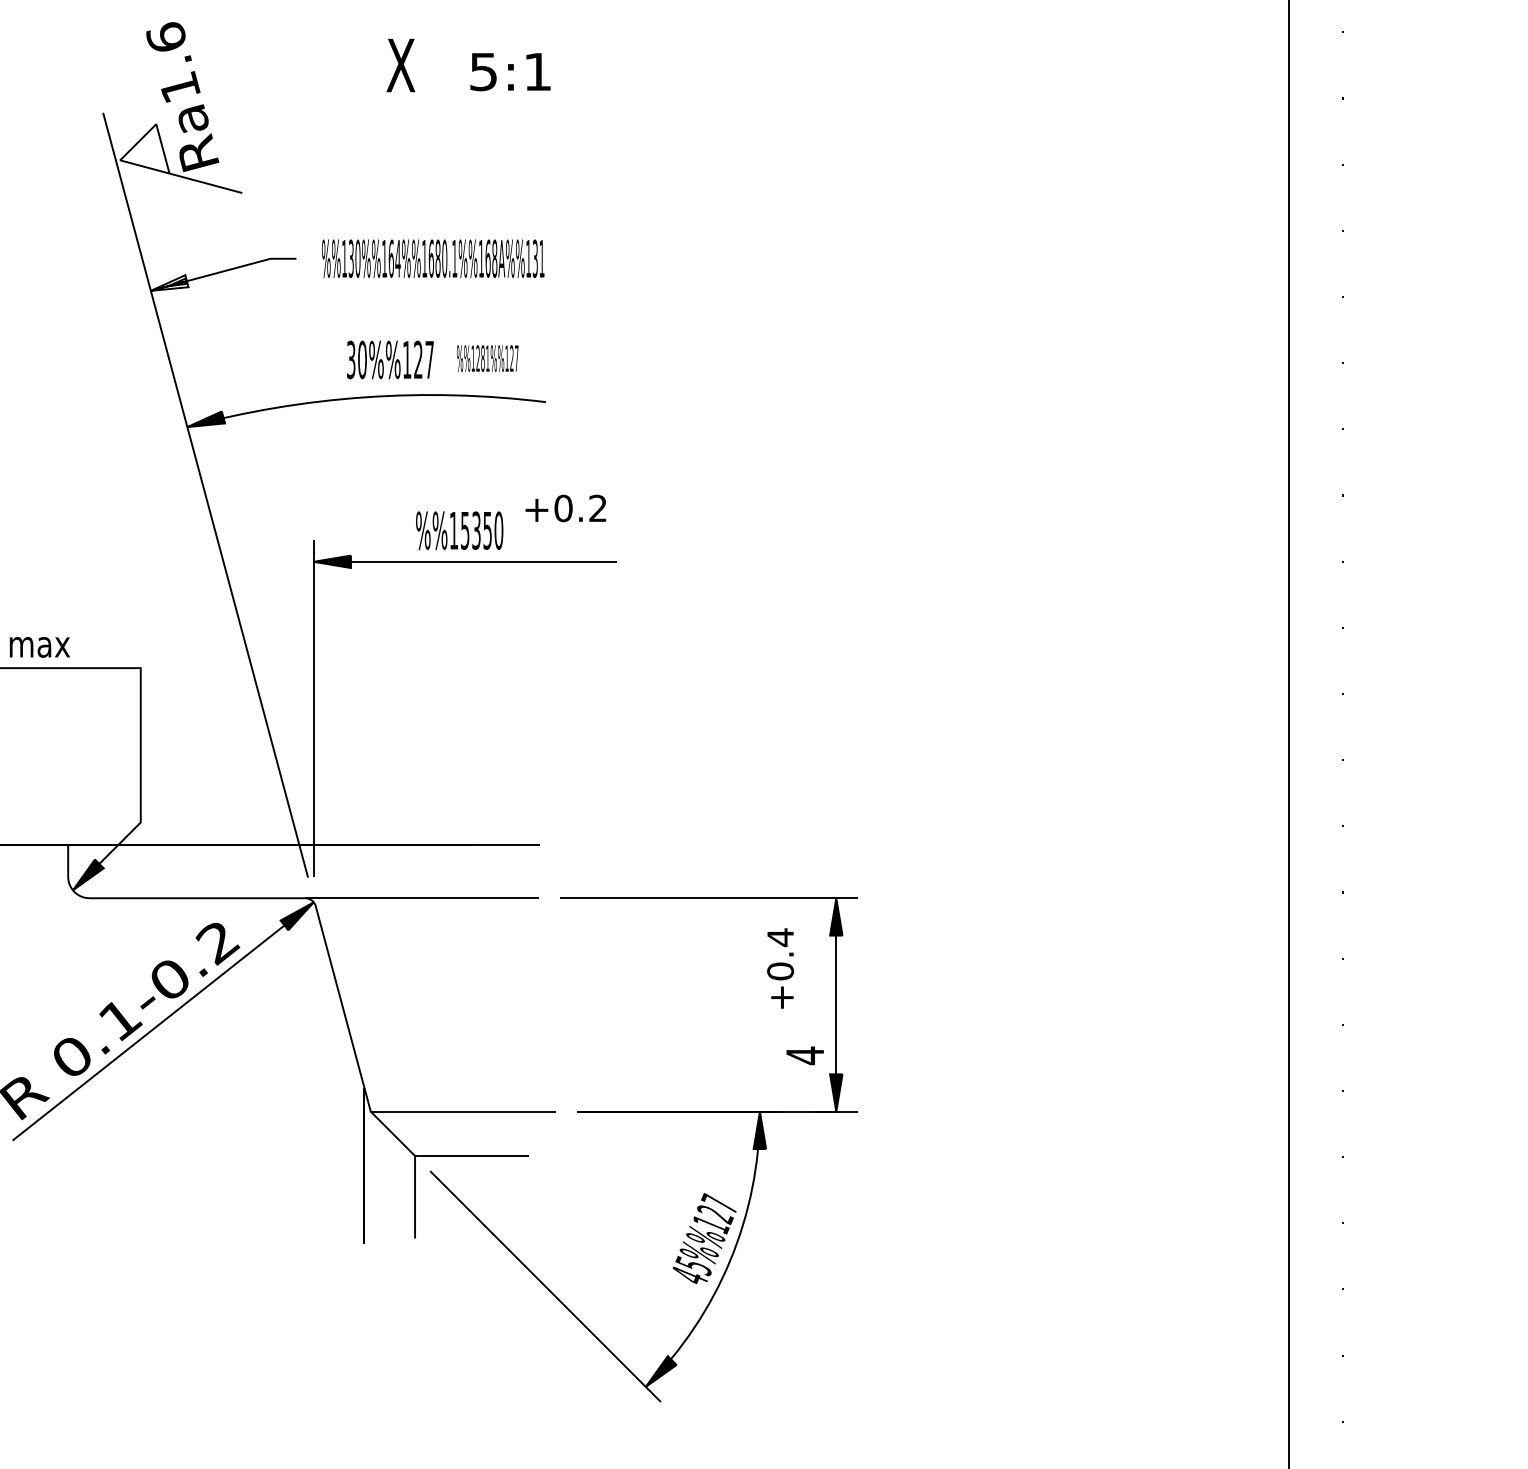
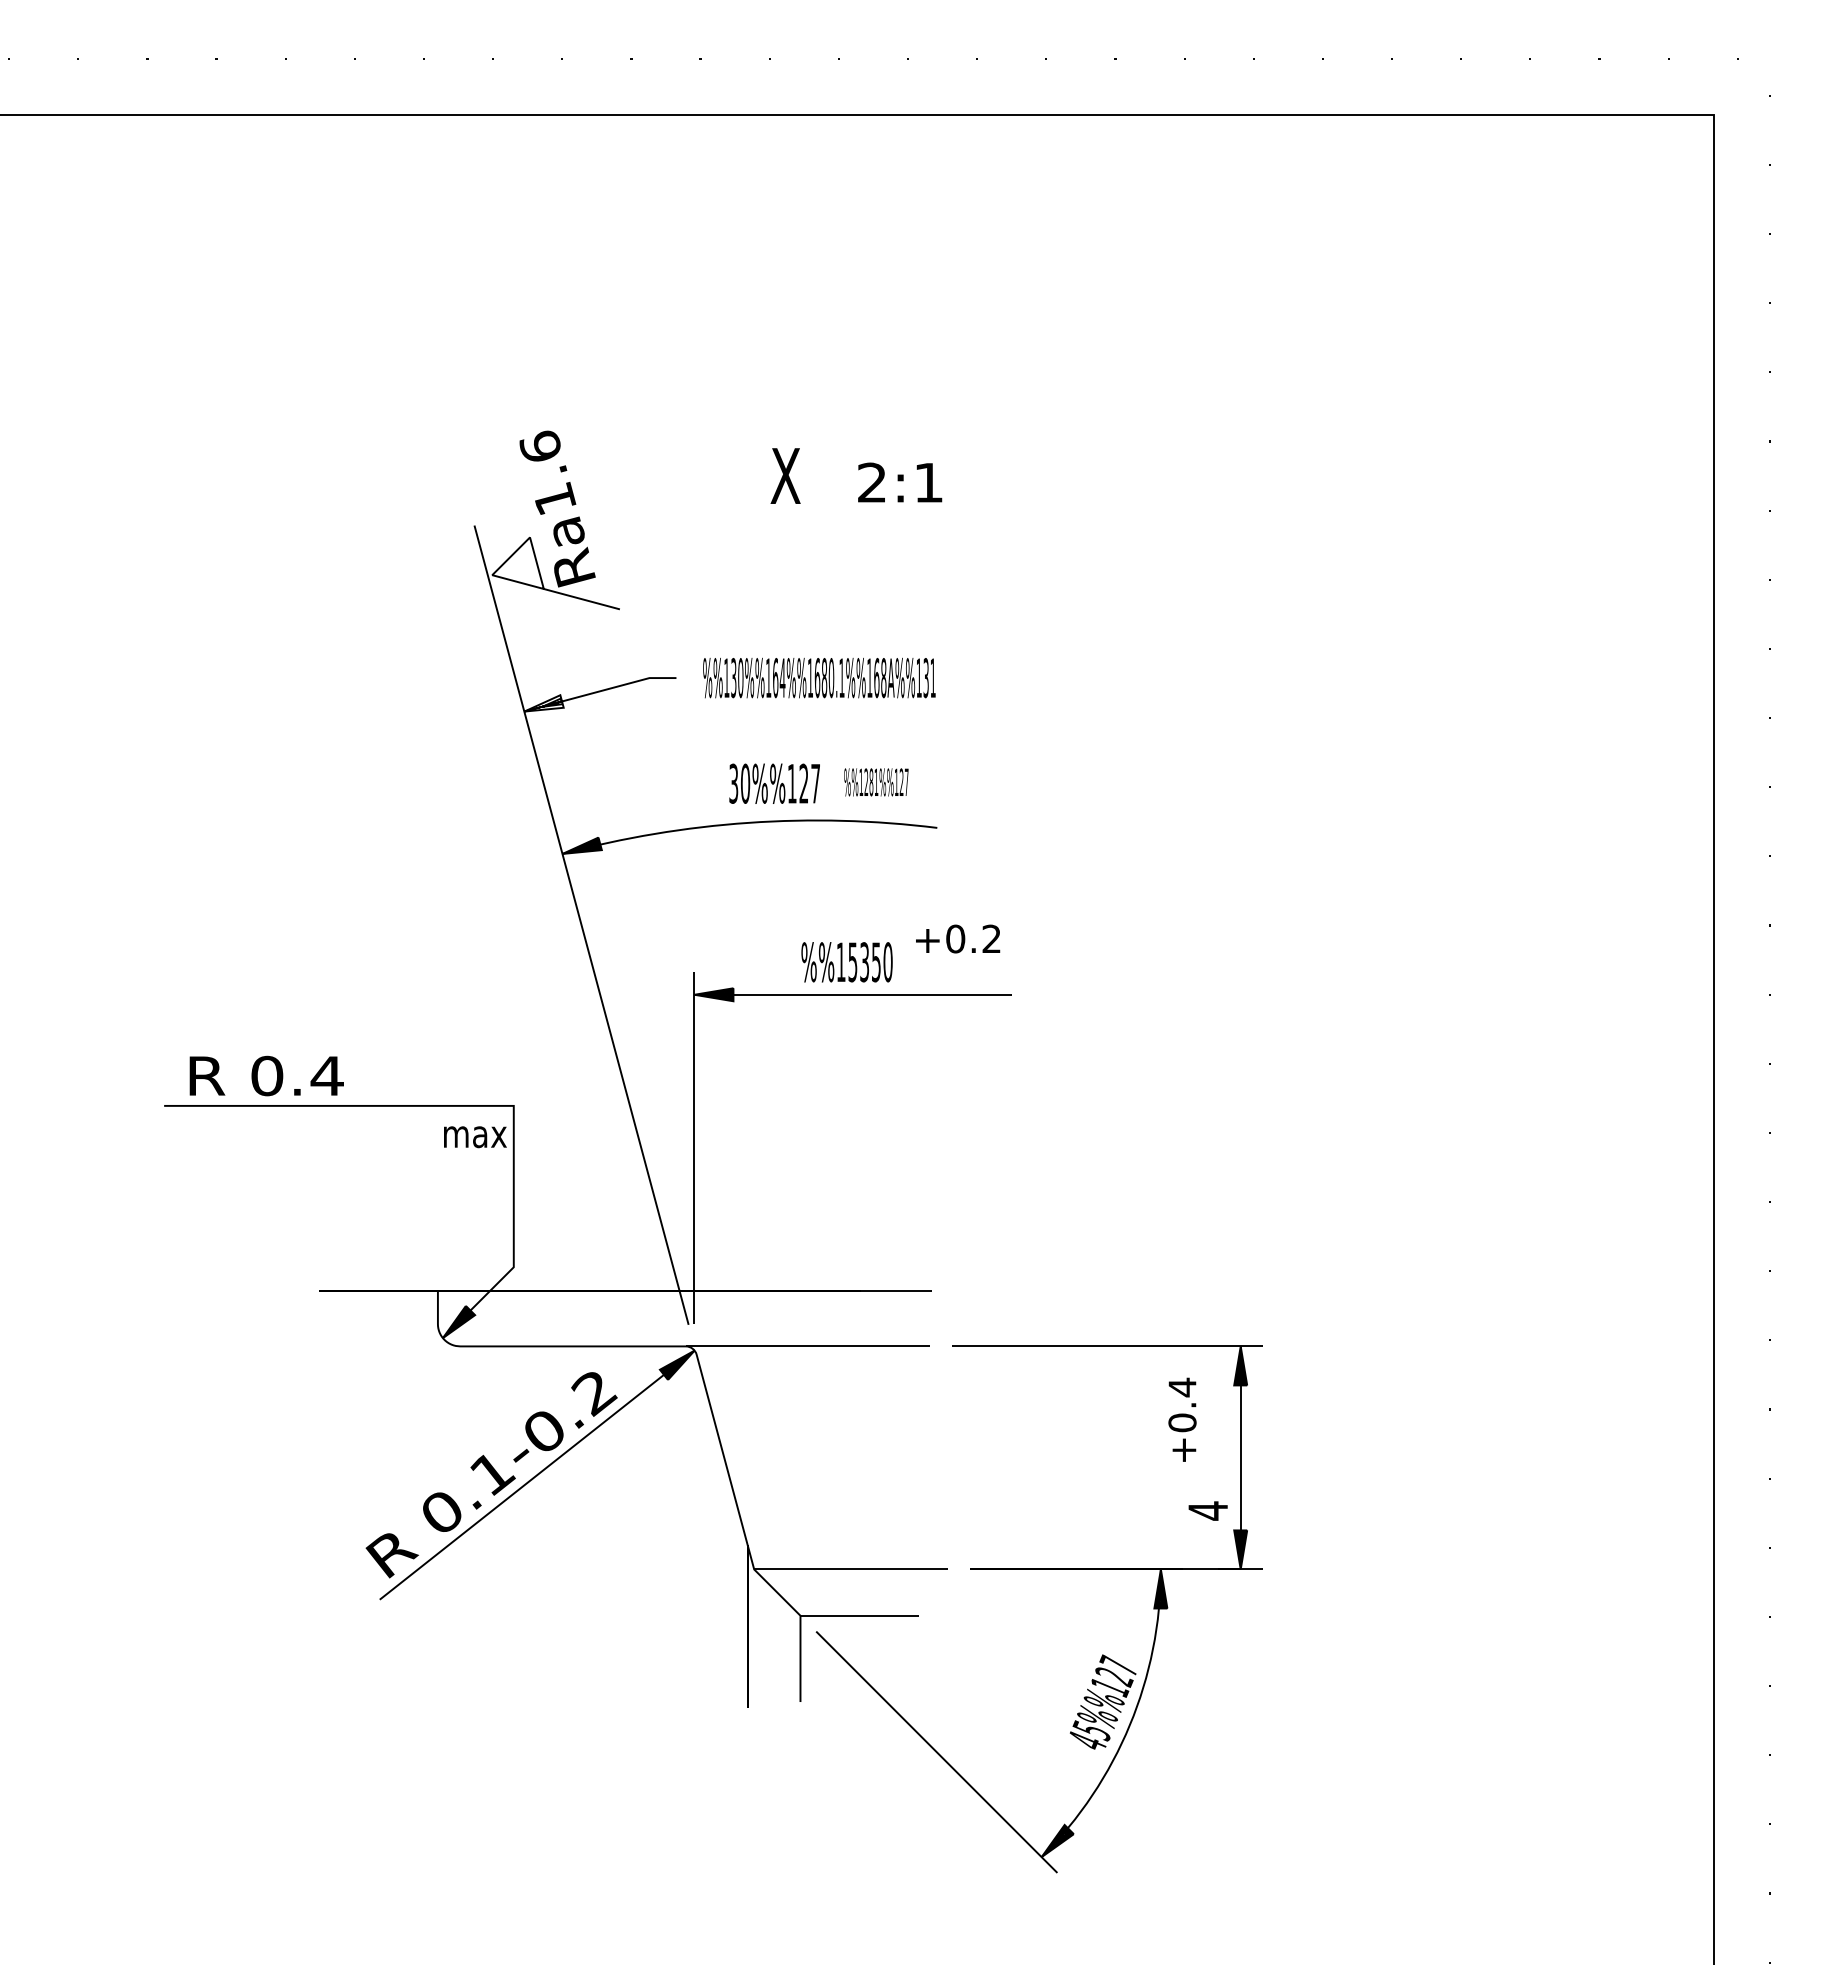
text: (483, 71) -> (871, 482), 5:1 -> 2:1
text: (40, 647) -> (475, 1137), moved

